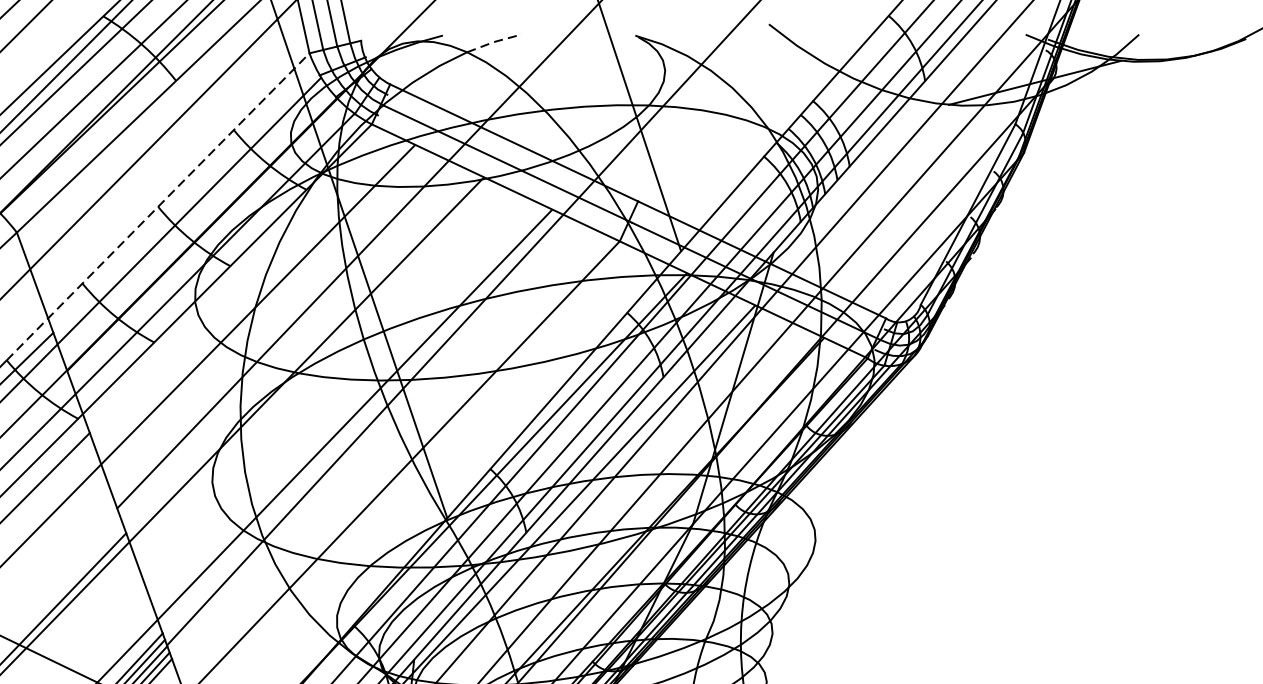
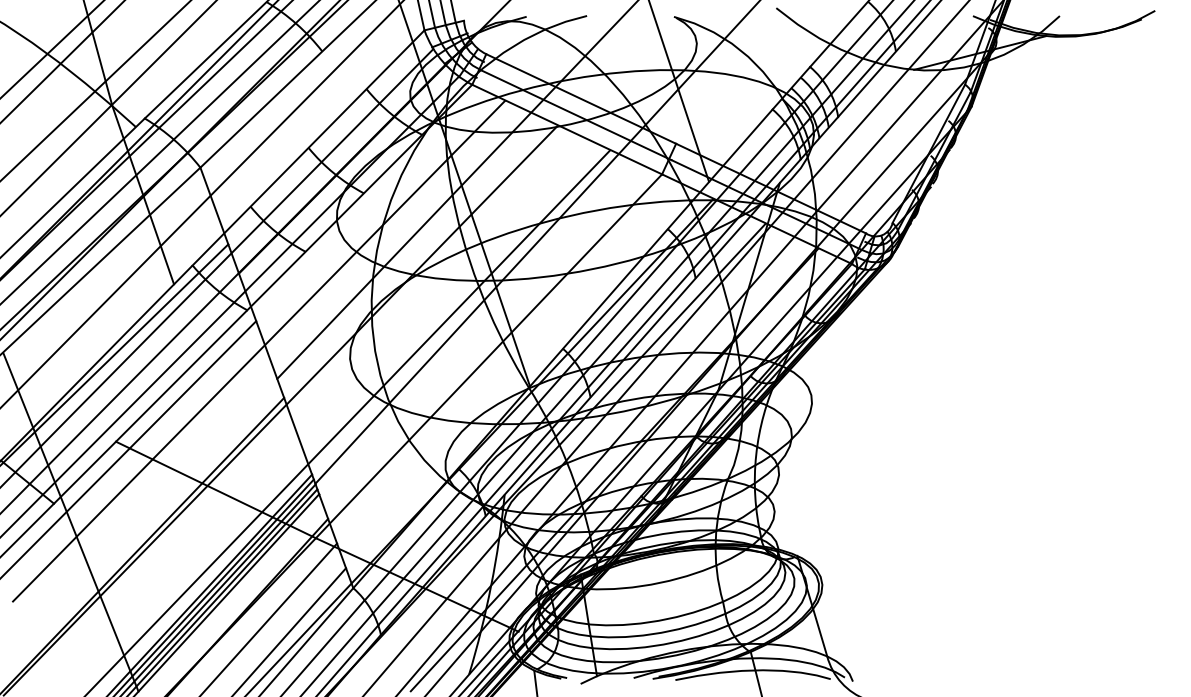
line: (493, 41) -> (565, 21), dashed -> solid
line: (158, 206) -> (308, 147), dashed -> solid

